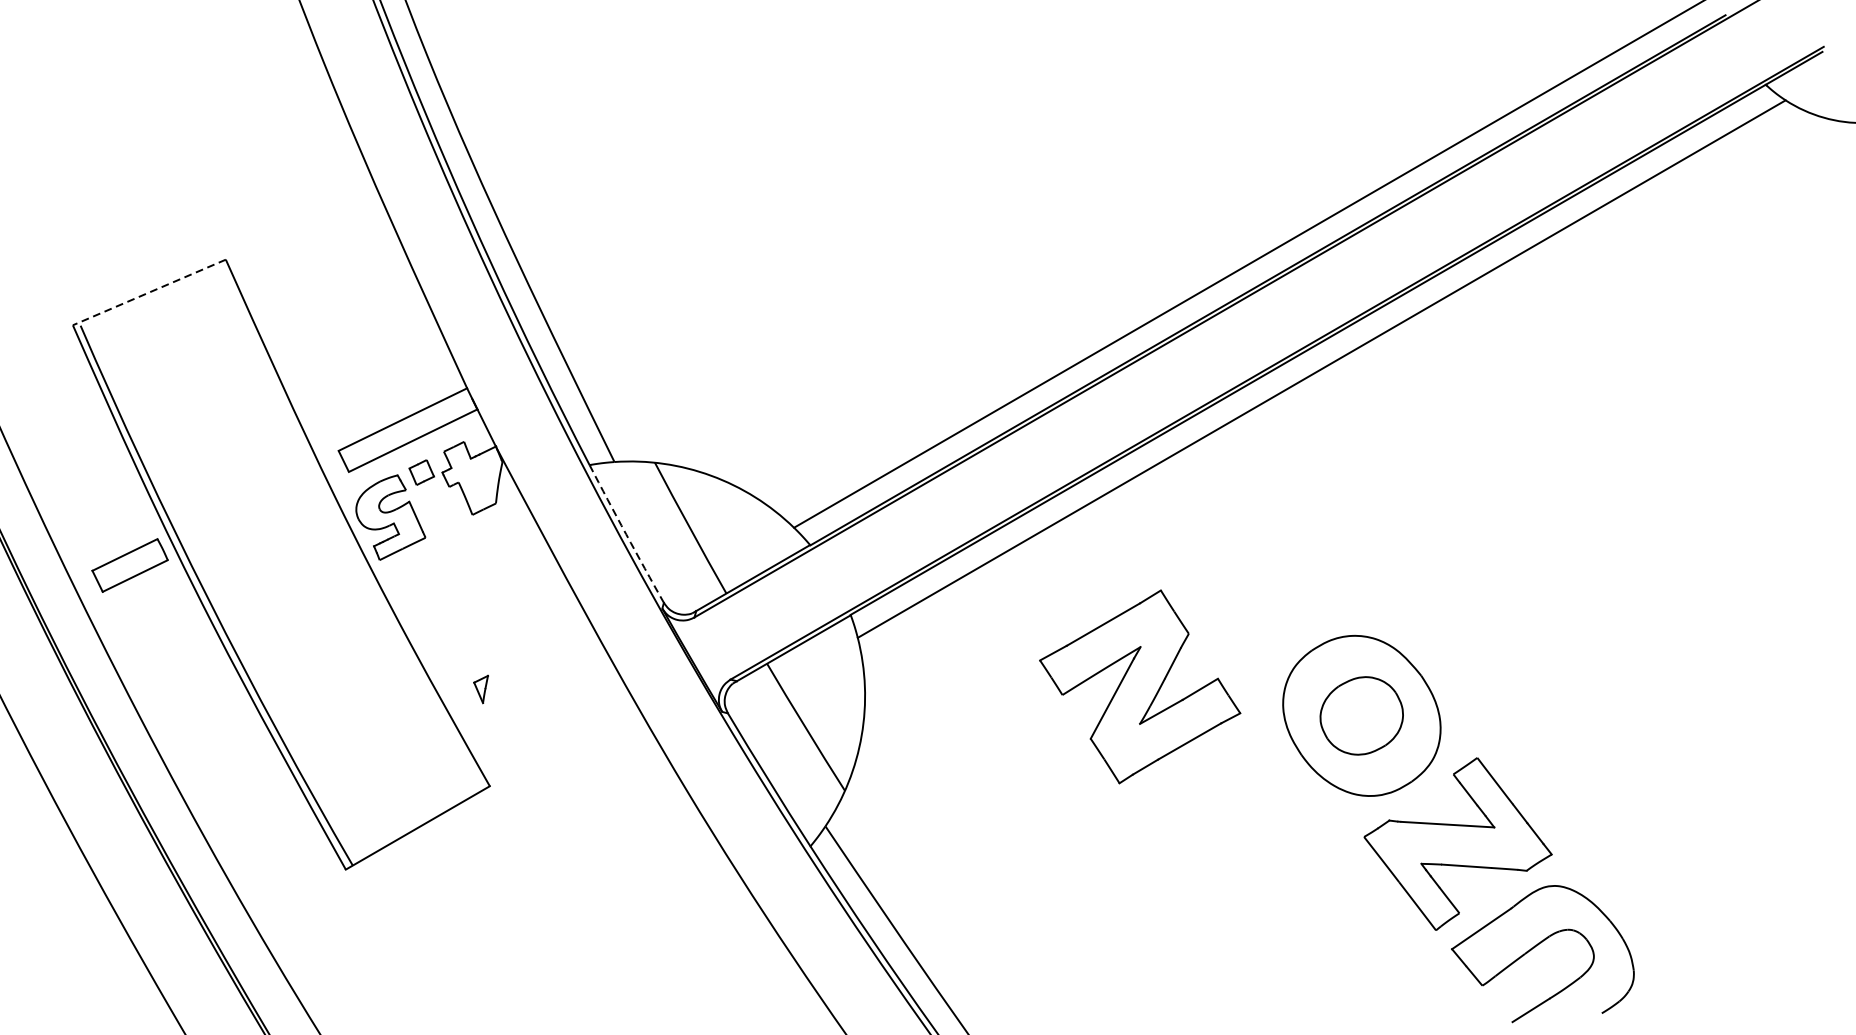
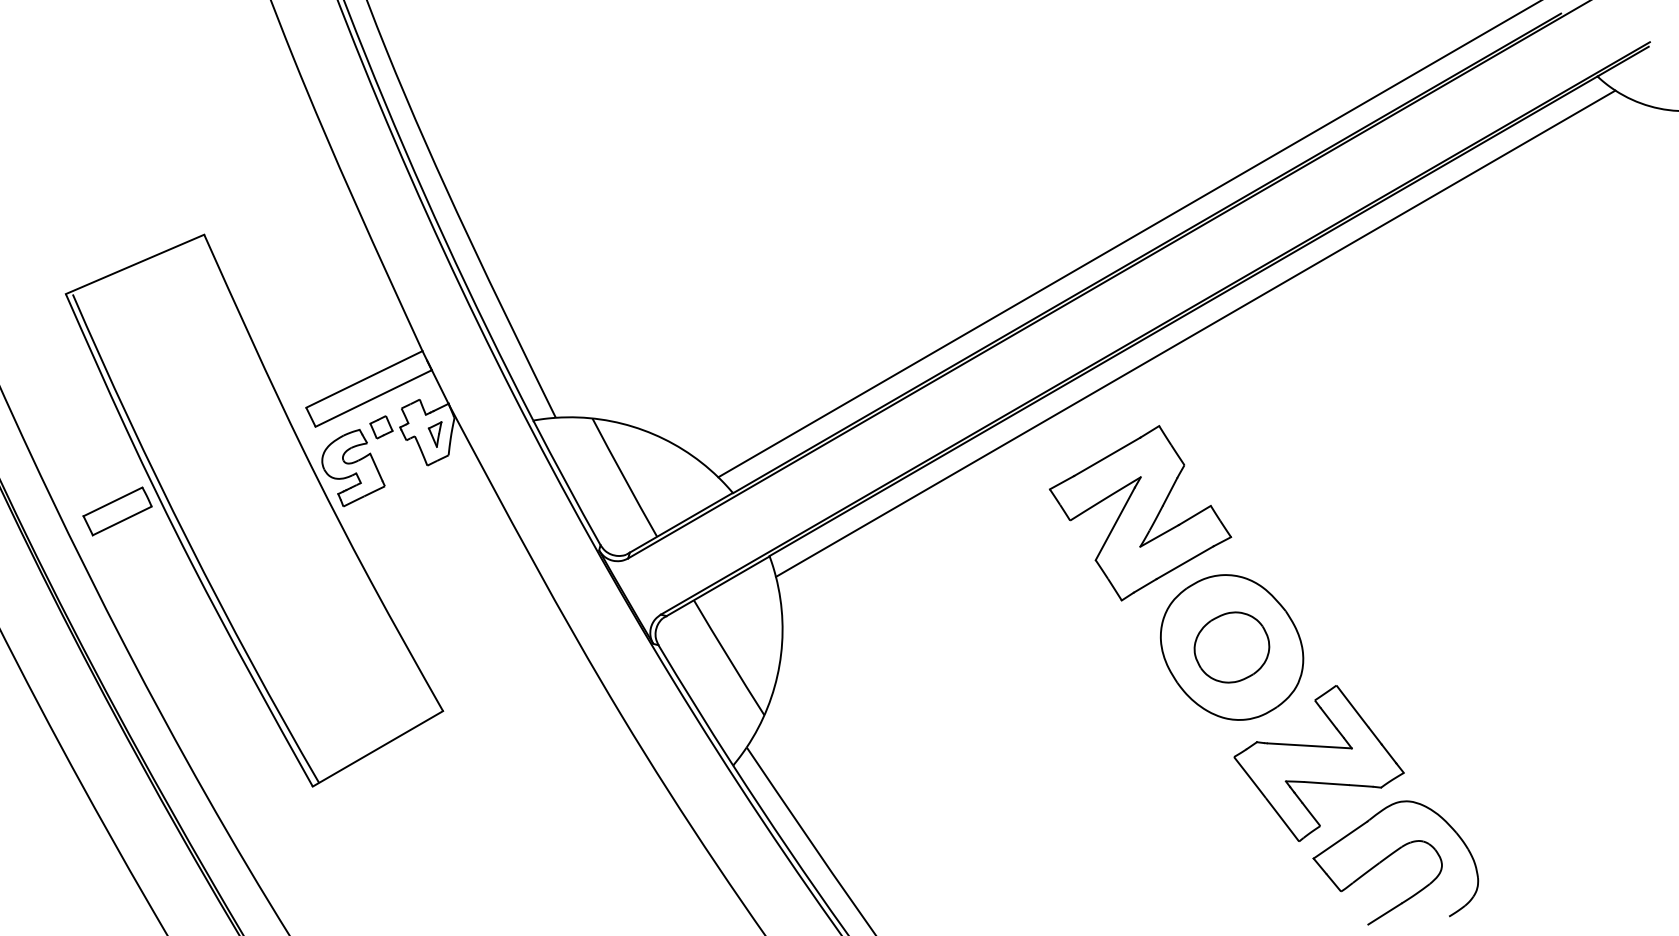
line: (148, 292) -> (134, 264), dashed -> solid
arc: (626, 534) -> (566, 483), dashed -> solid
part: (1140, 687) -> (1140, 513), moved
part: (480, 689) -> (434, 434), moved

